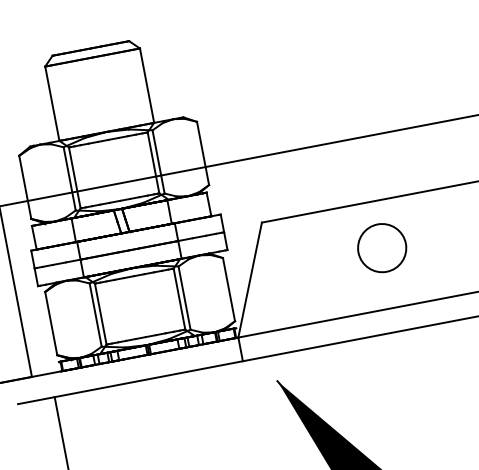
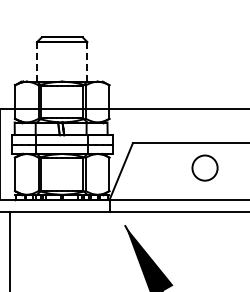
line: (147, 84) -> (87, 61), solid -> dashed
line: (52, 102) -> (37, 61), solid -> dashed
circle: (380, 247) -> (204, 167), moved

